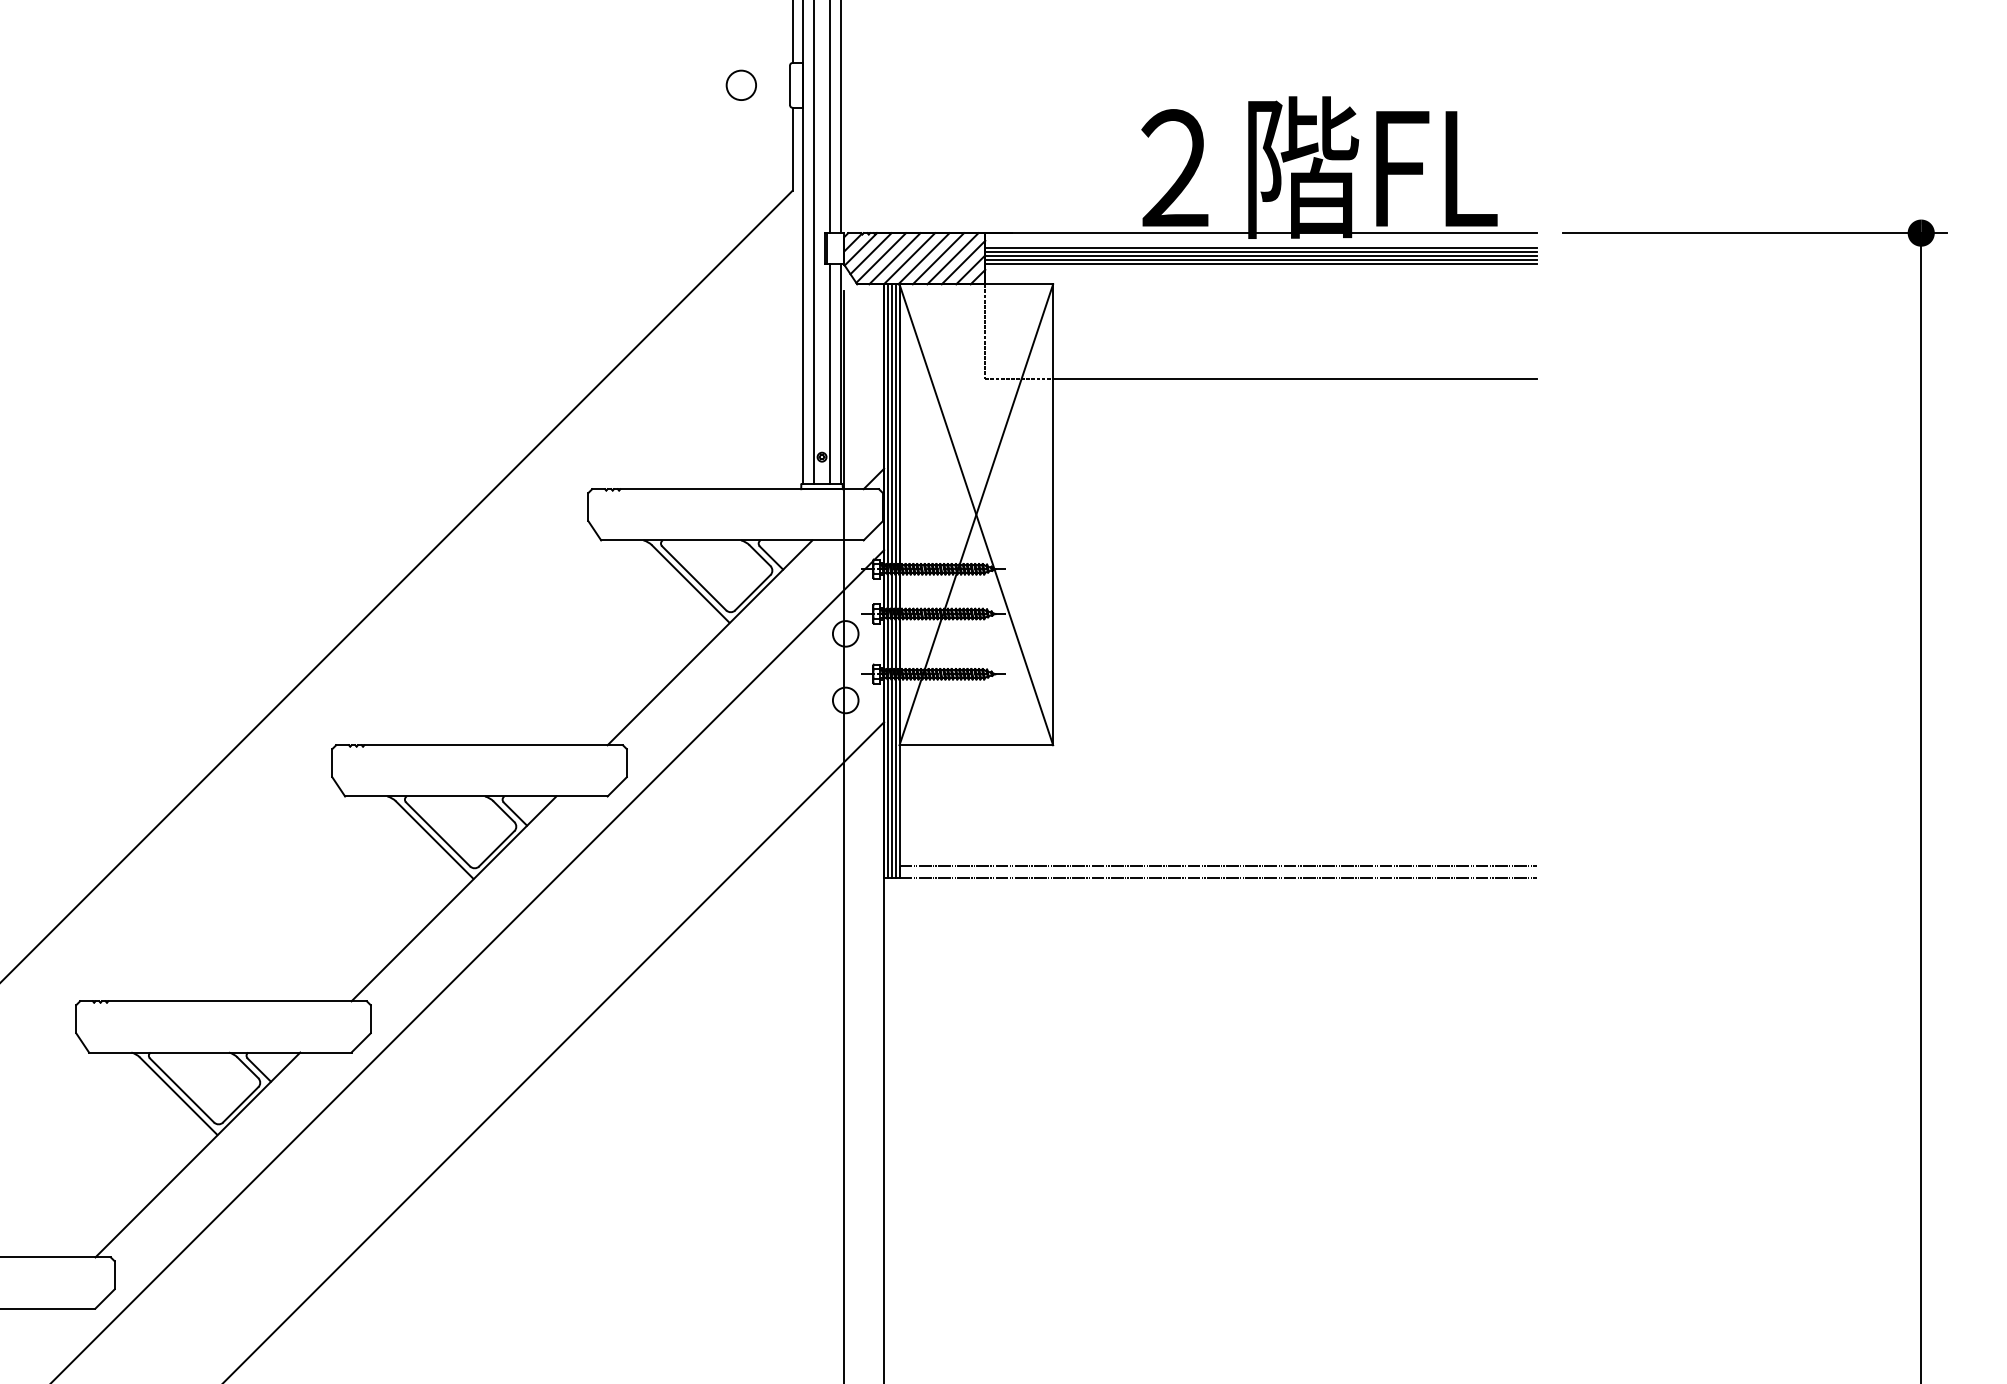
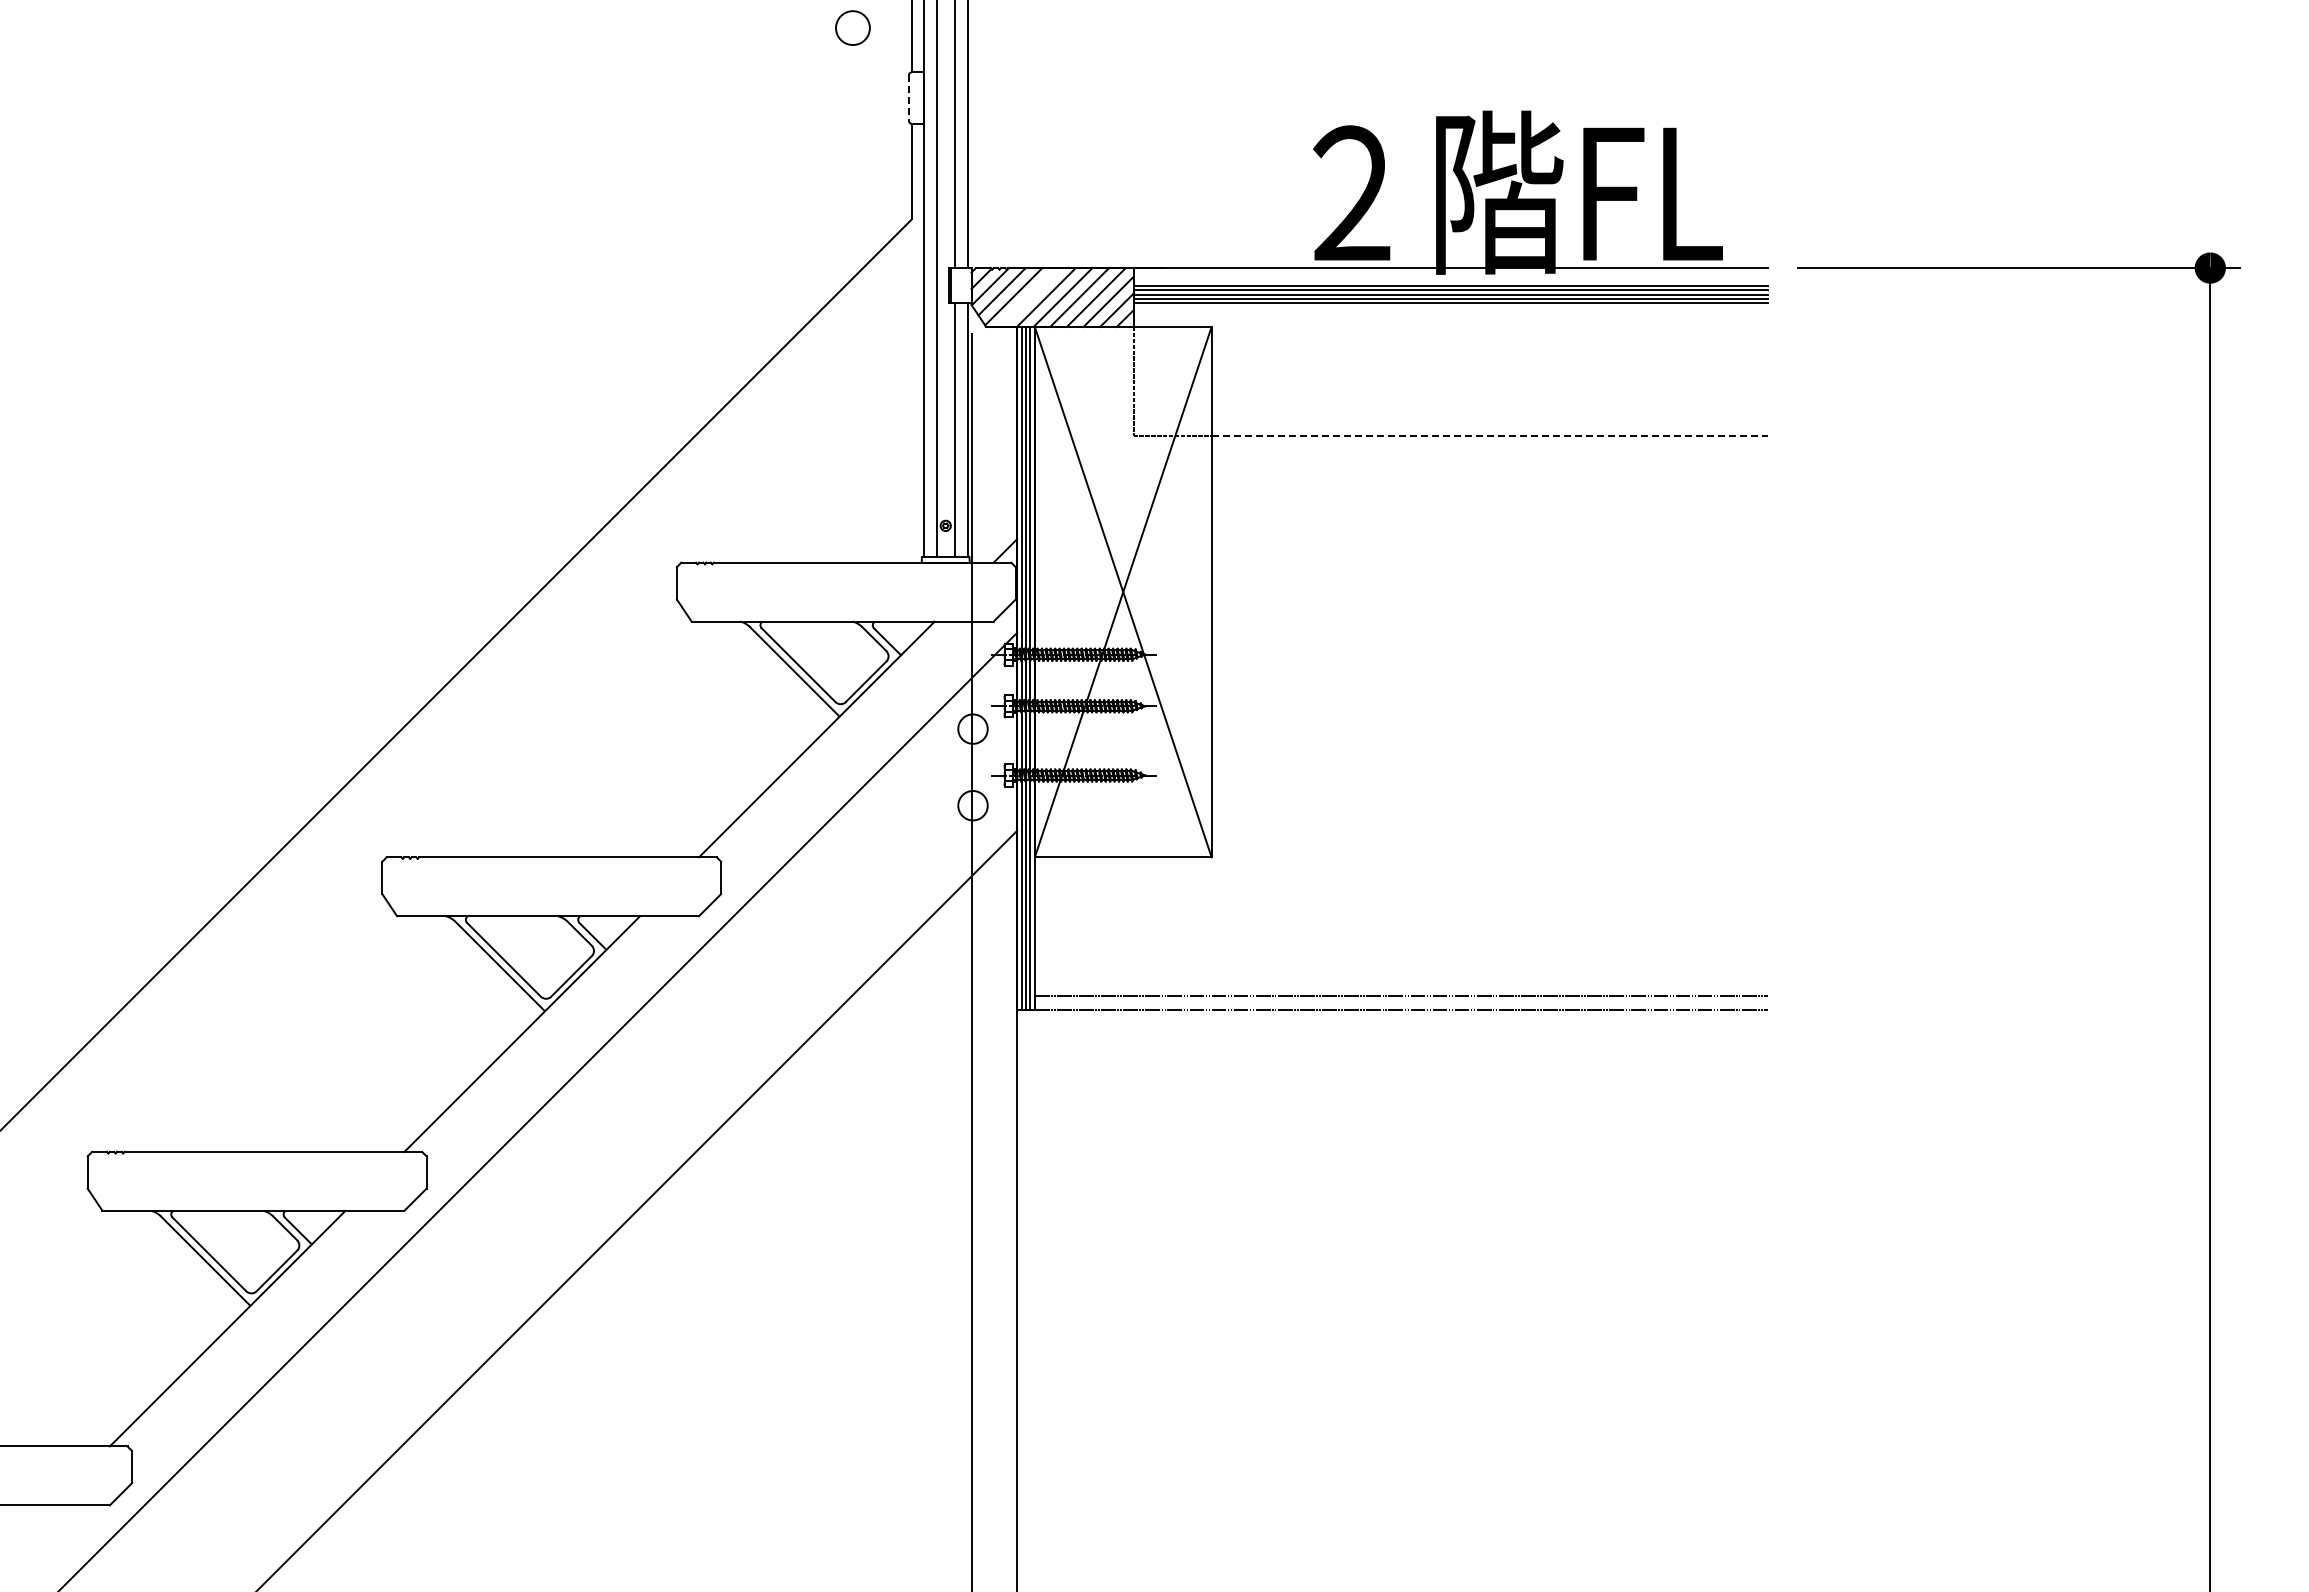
circle: (741, 84) -> (852, 27), moved
line: (789, 85) -> (908, 98), solid -> dashed
line: (894, 258) -> (1029, 297), removed
line: (1295, 379) -> (1490, 436), solid -> dashed

